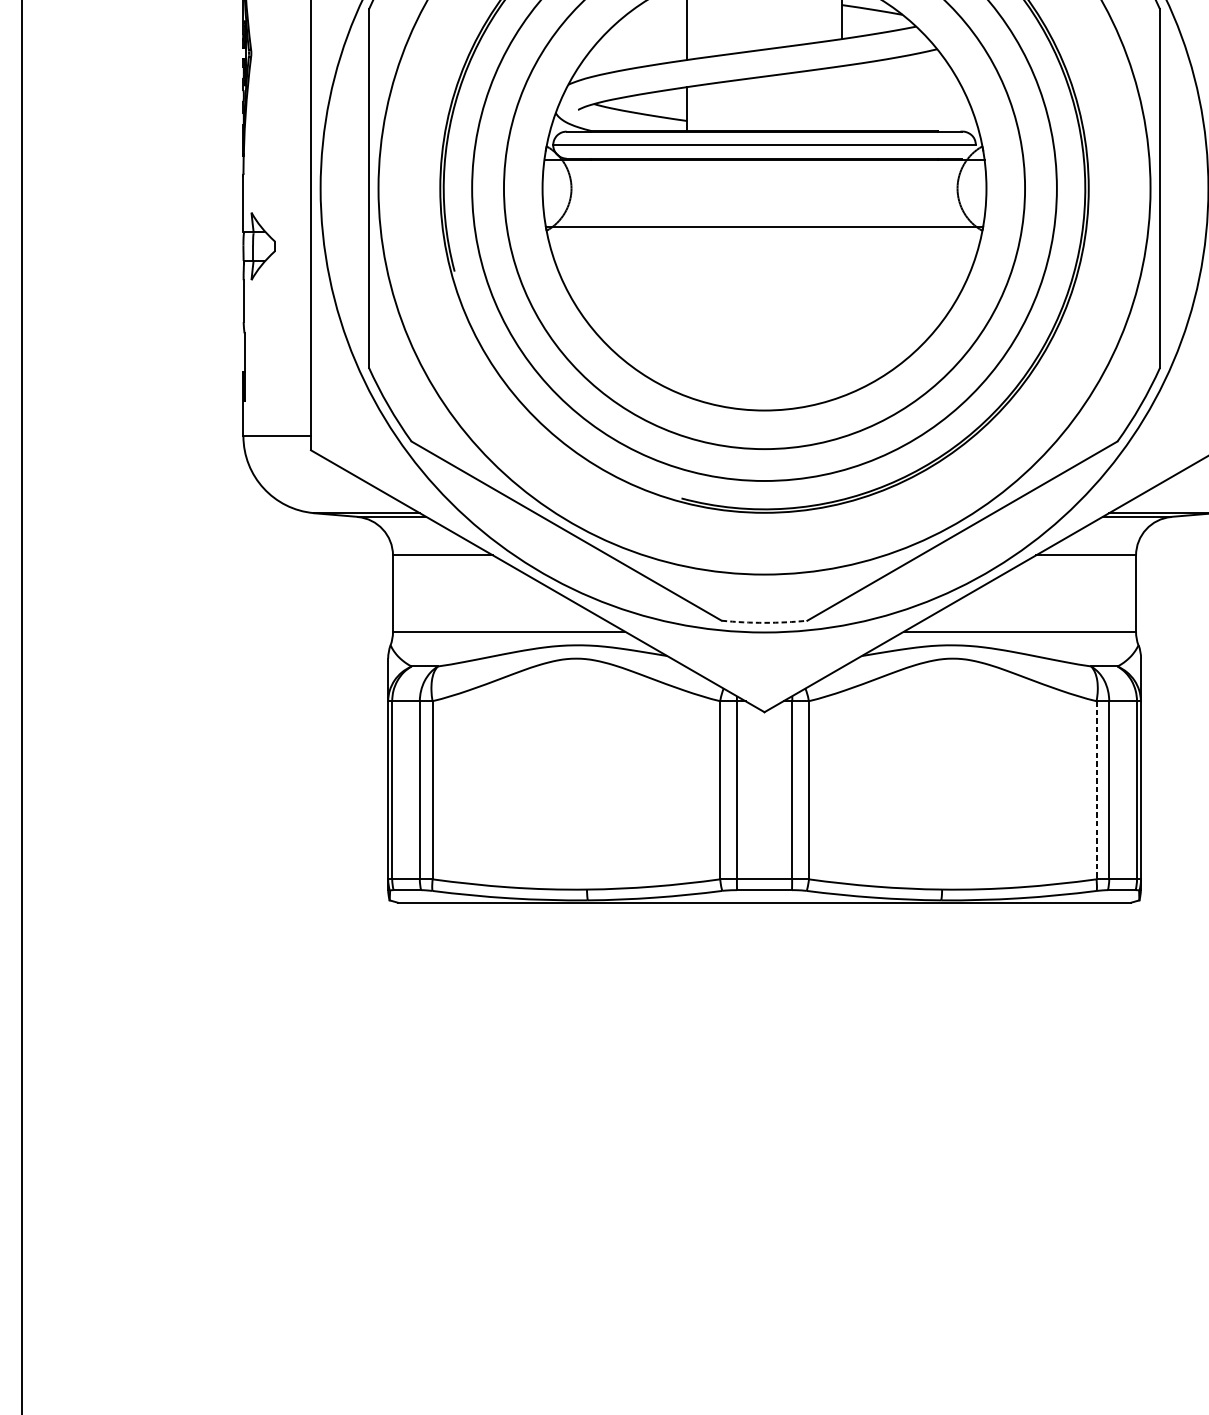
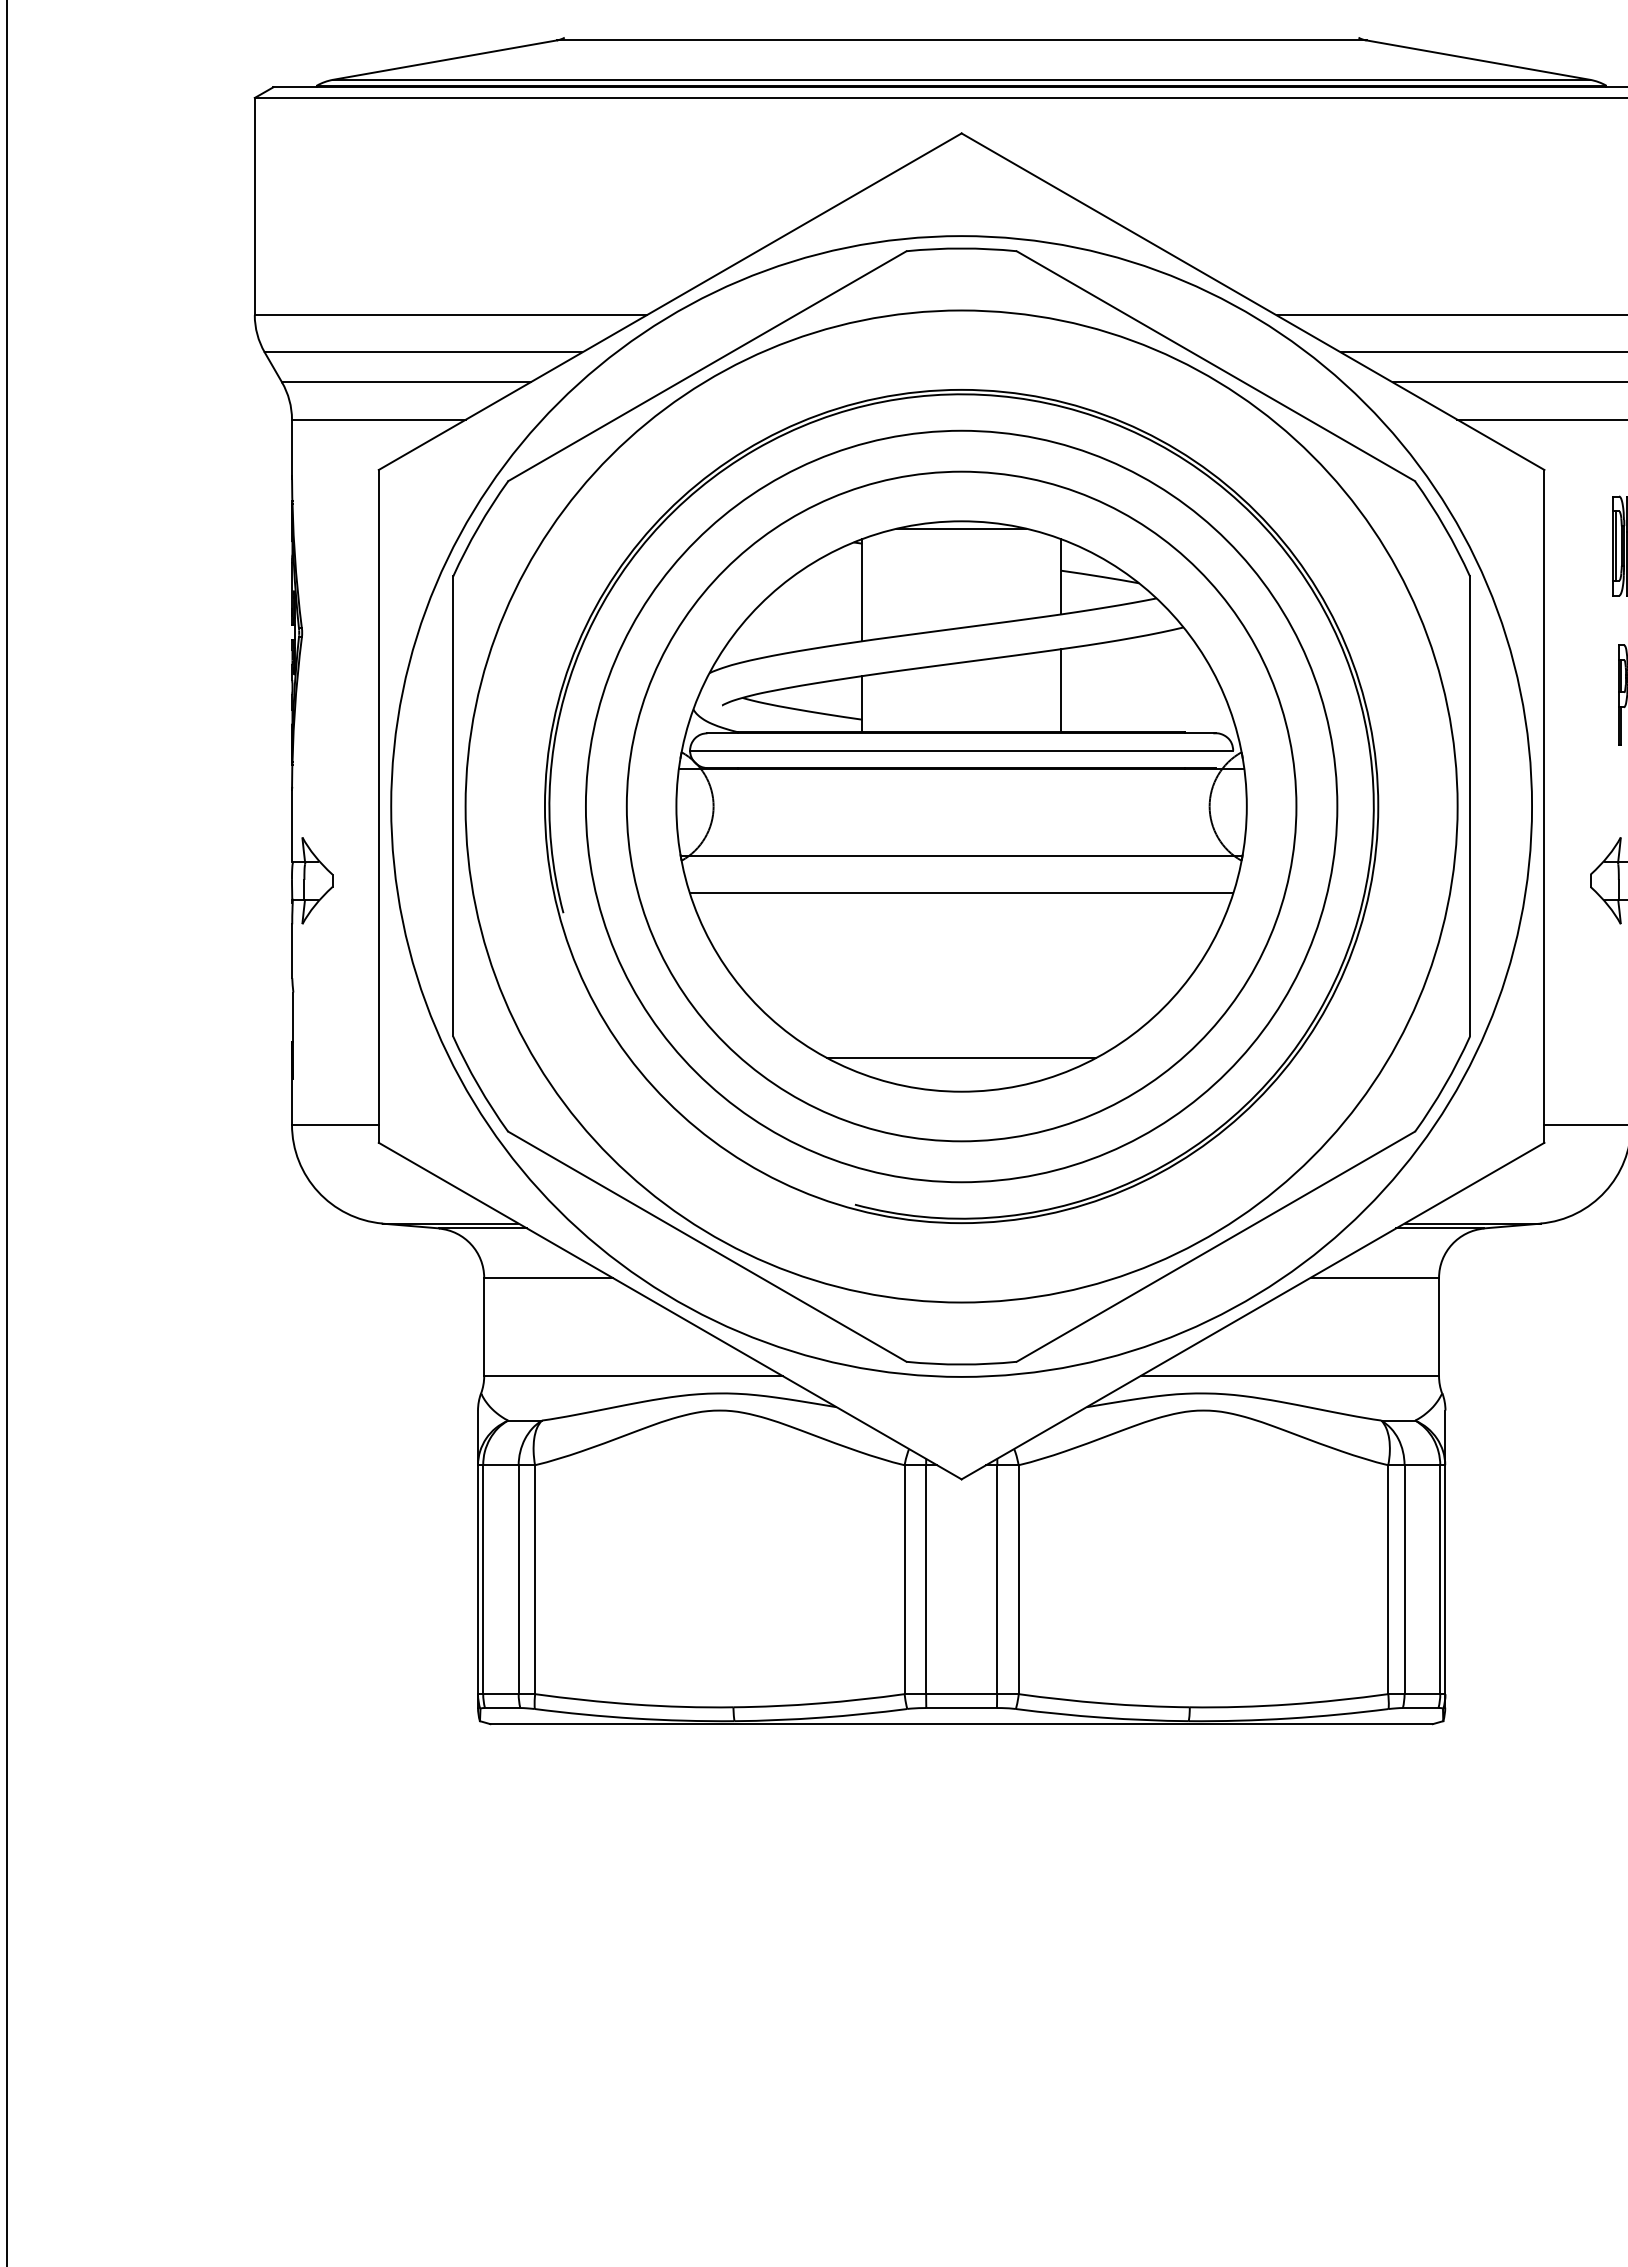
line: (841, 98) -> (1060, 690), added
line: (764, 256) -> (961, 893), added
line: (764, 384) -> (961, 1058), added
arc: (764, 622) -> (961, 1364), dashed -> solid
line: (1096, 790) -> (1388, 1580), dashed -> solid

